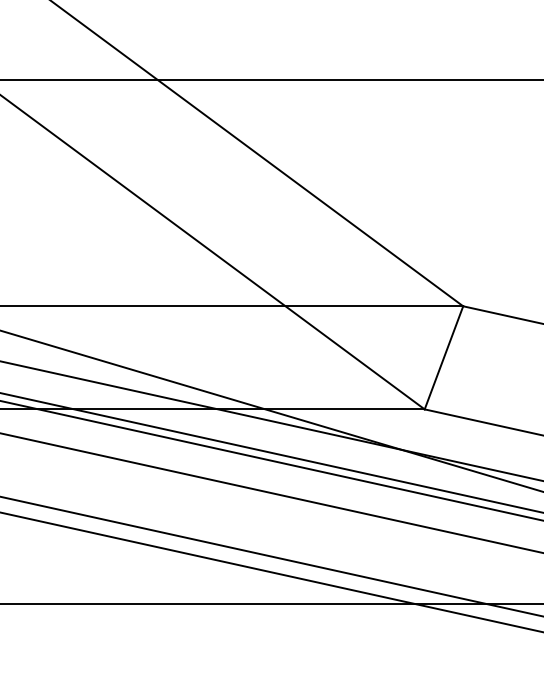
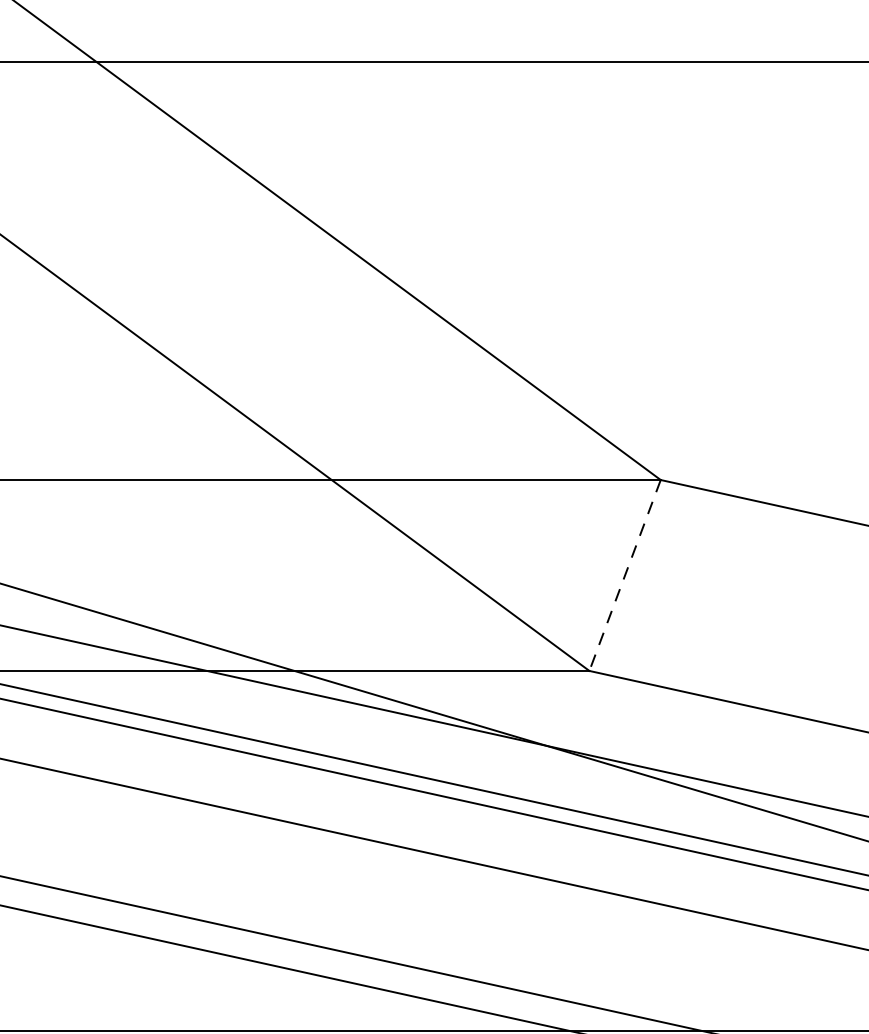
line: (443, 358) -> (624, 576), solid -> dashed

